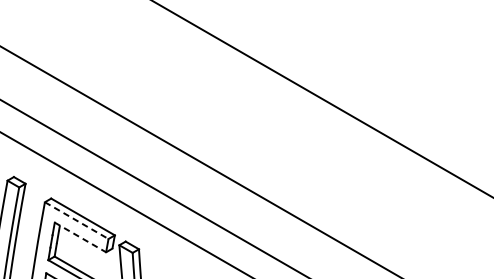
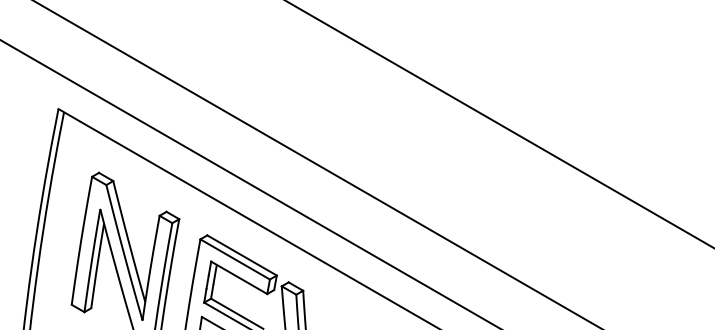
line: (77, 220) -> (235, 259), dashed -> solid
line: (80, 238) -> (239, 278), dashed -> solid

